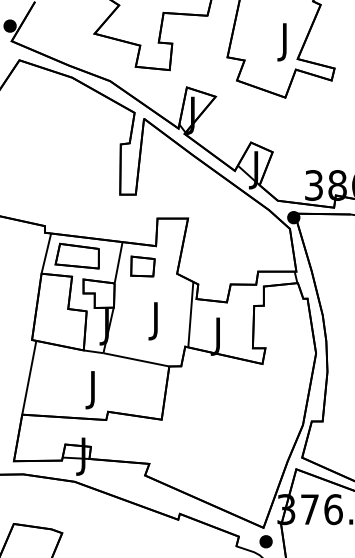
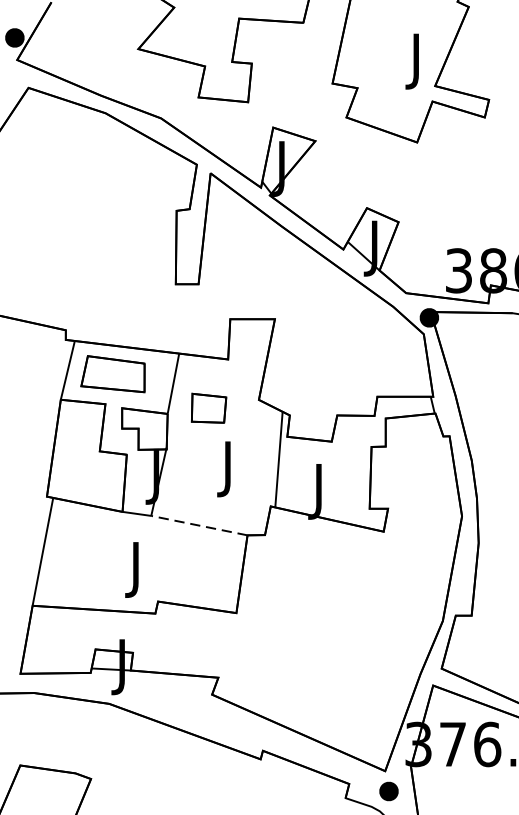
part: (142, 266) -> (208, 408), moved
line: (136, 359) -> (199, 525), solid -> dashed

